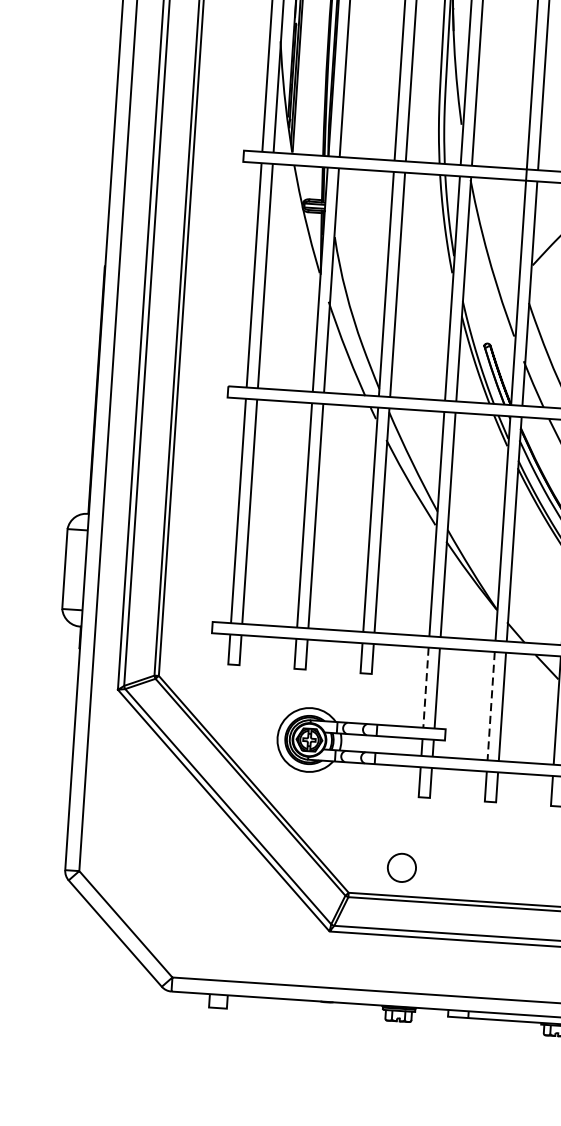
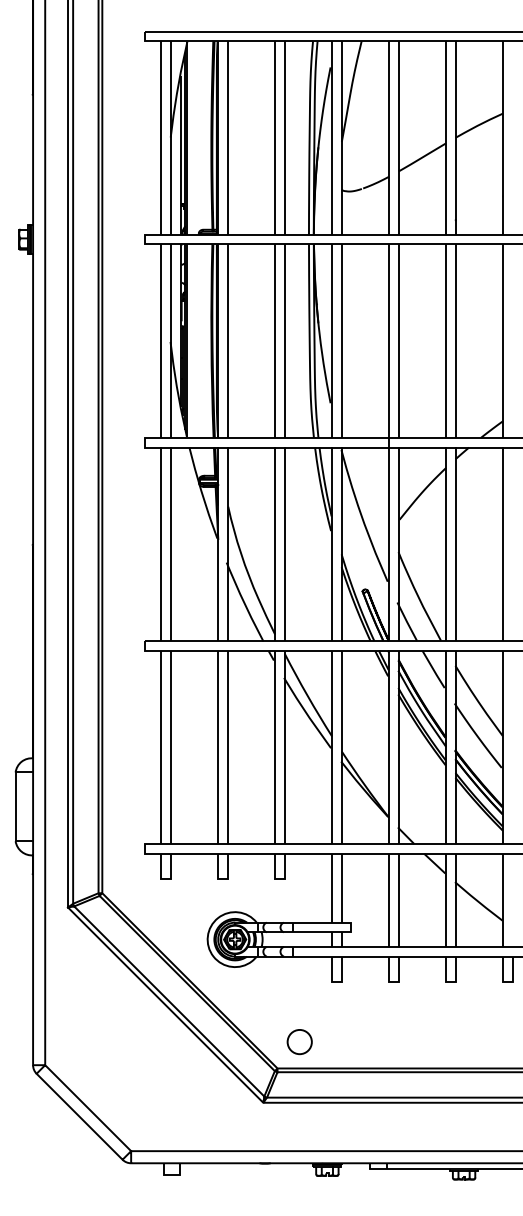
line: (426, 688) -> (332, 888), dashed -> solid
line: (491, 706) -> (389, 900), dashed -> solid
circle: (401, 868) -> (299, 1042), moved

